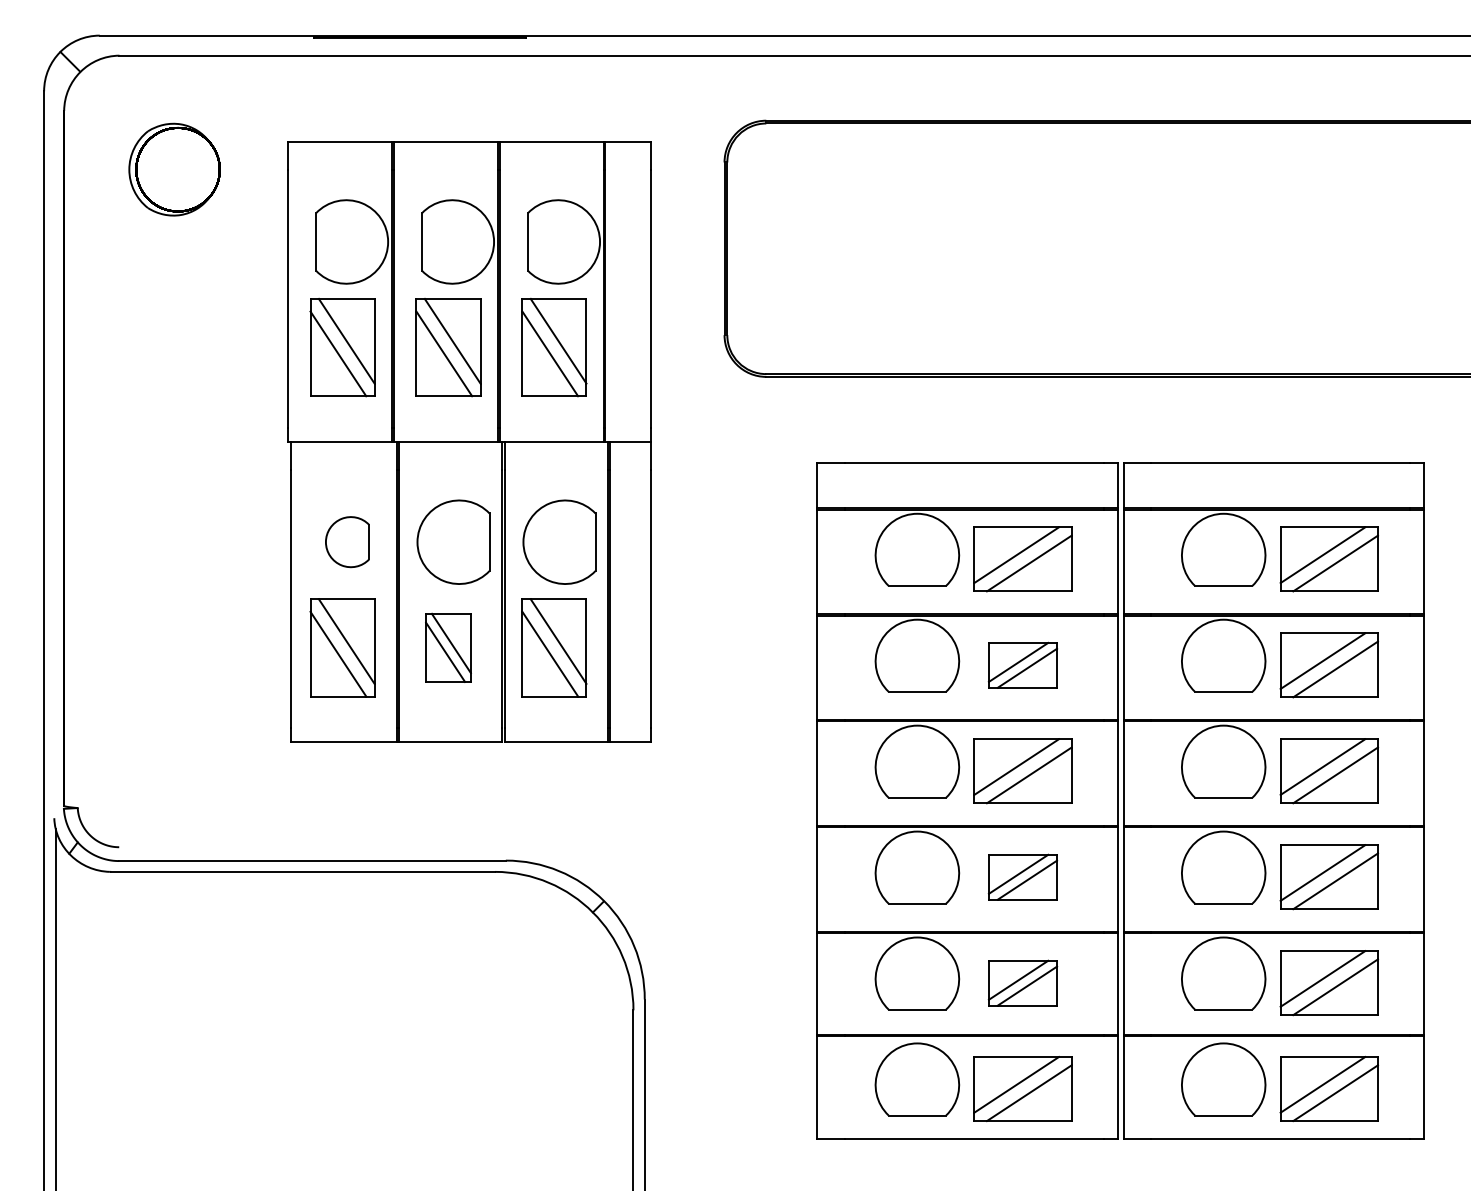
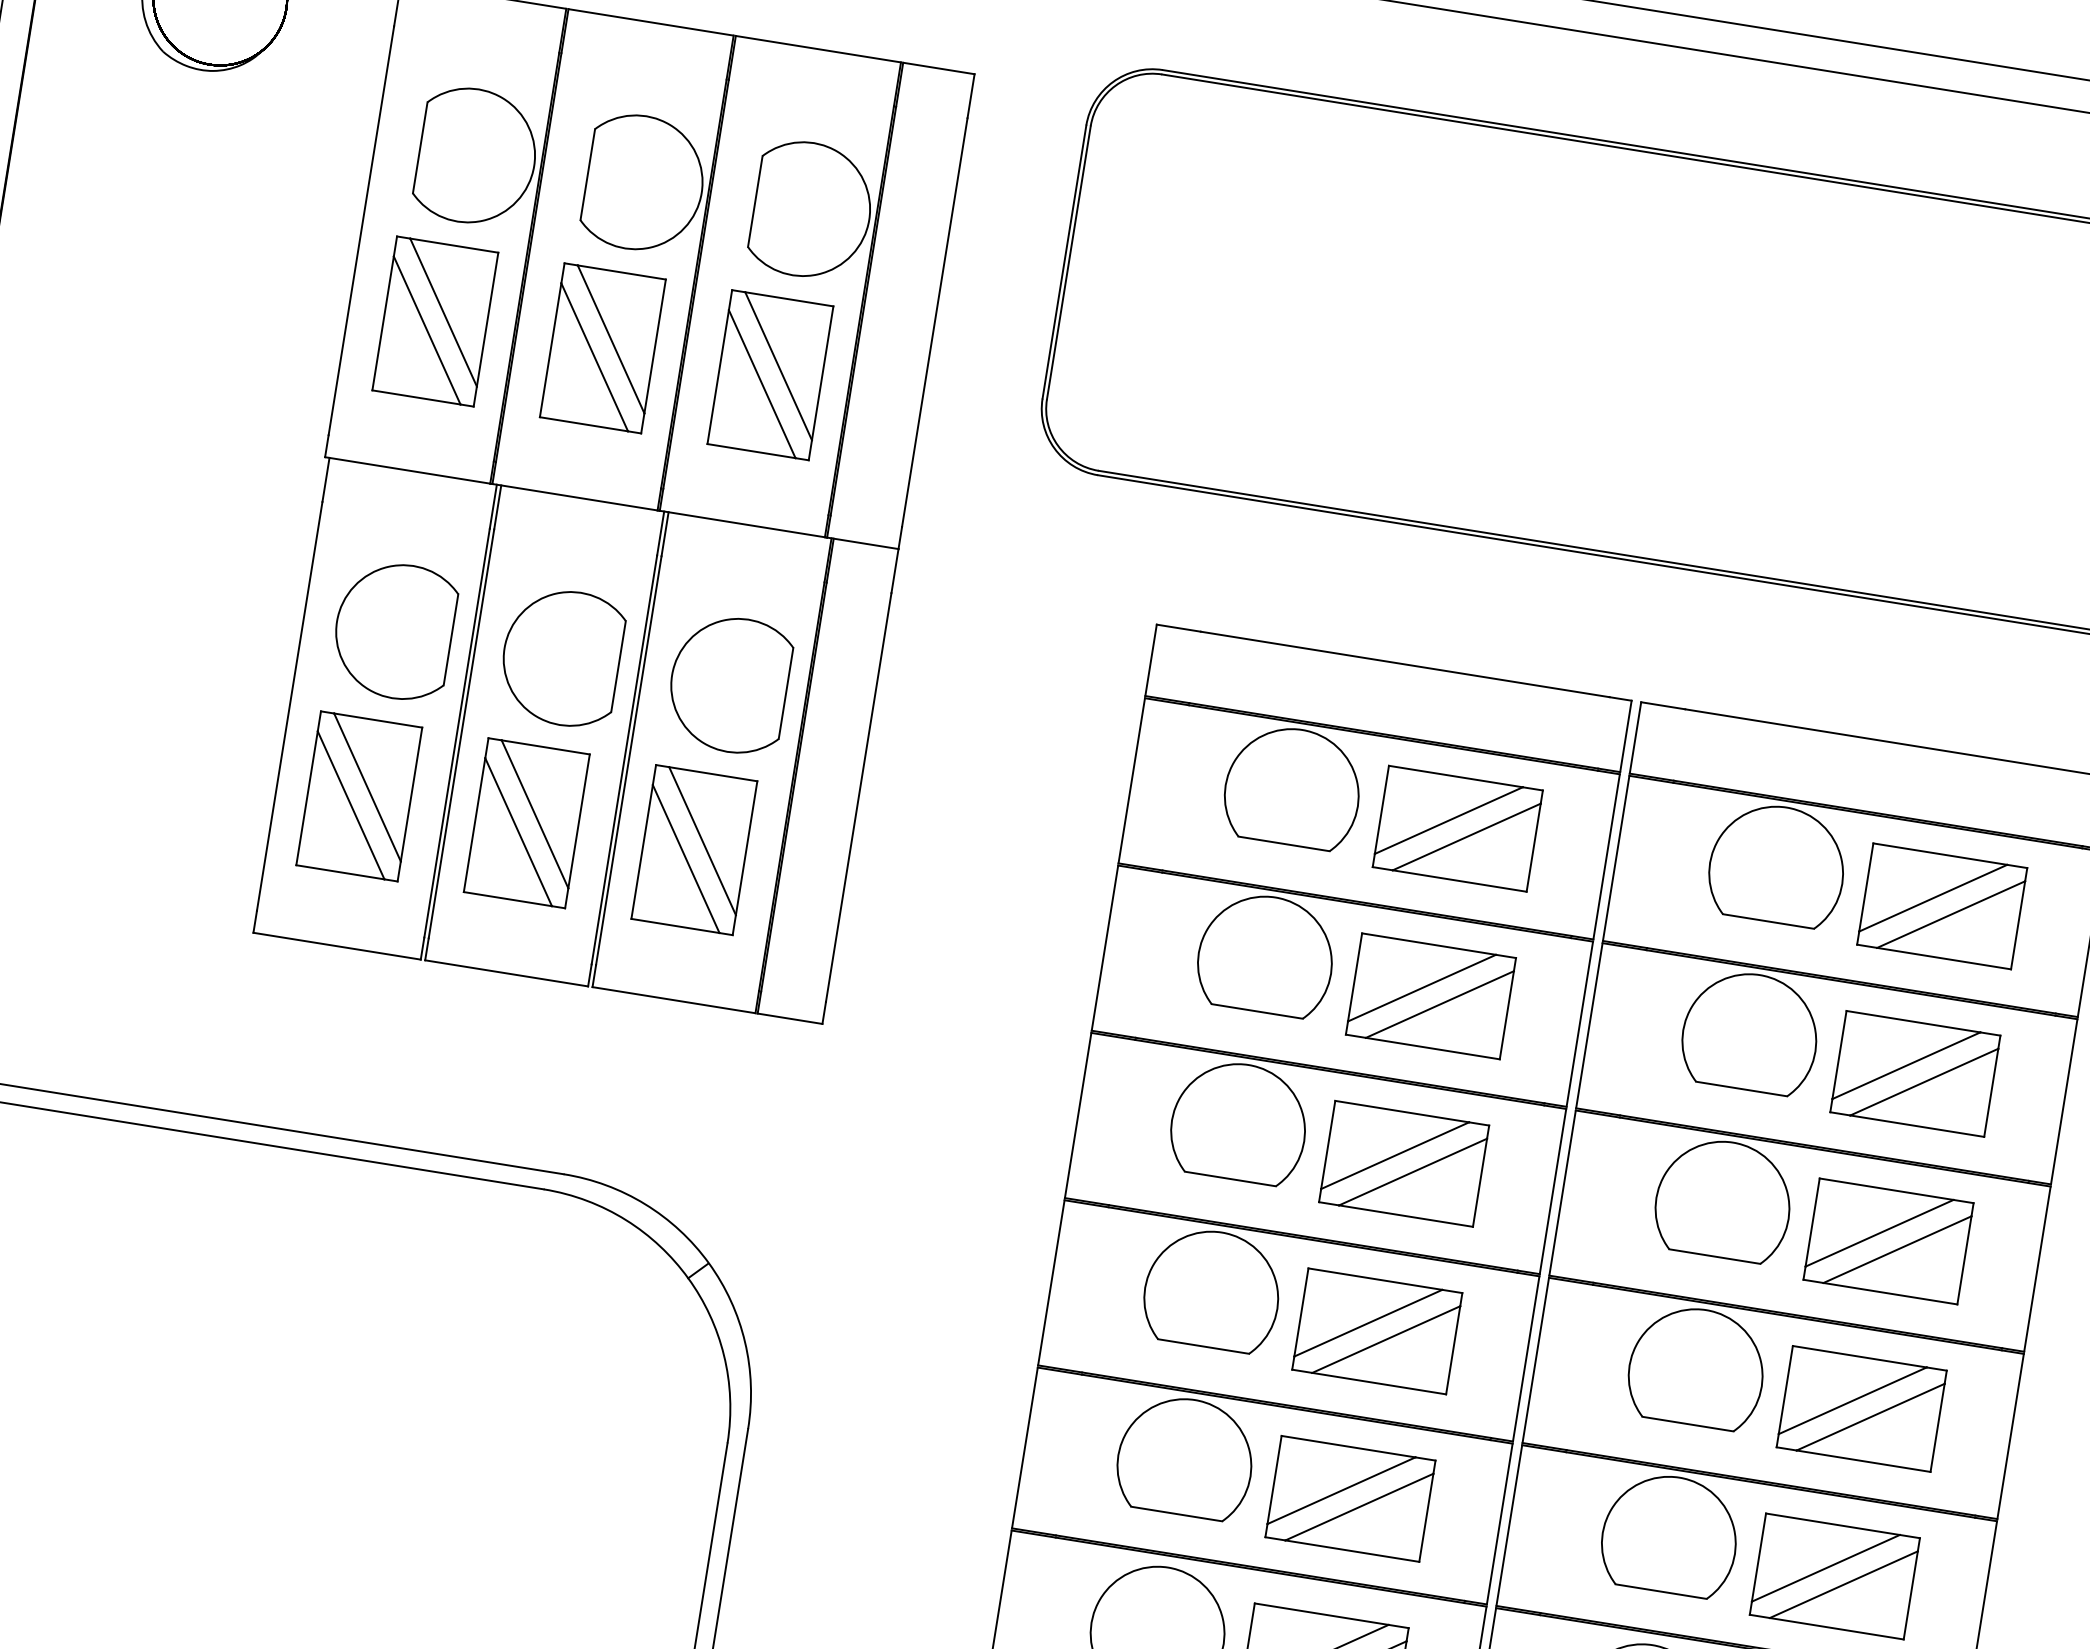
part: (347, 541) -> (394, 629), size x1.67
part: (448, 647) -> (526, 822), size x1.43
part: (1022, 665) -> (1430, 996), size x1.43
part: (1022, 877) -> (1376, 1331), size x1.43
part: (1022, 983) -> (1349, 1499), size x1.43

